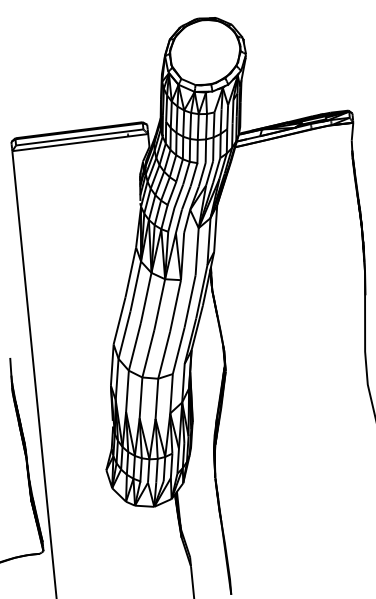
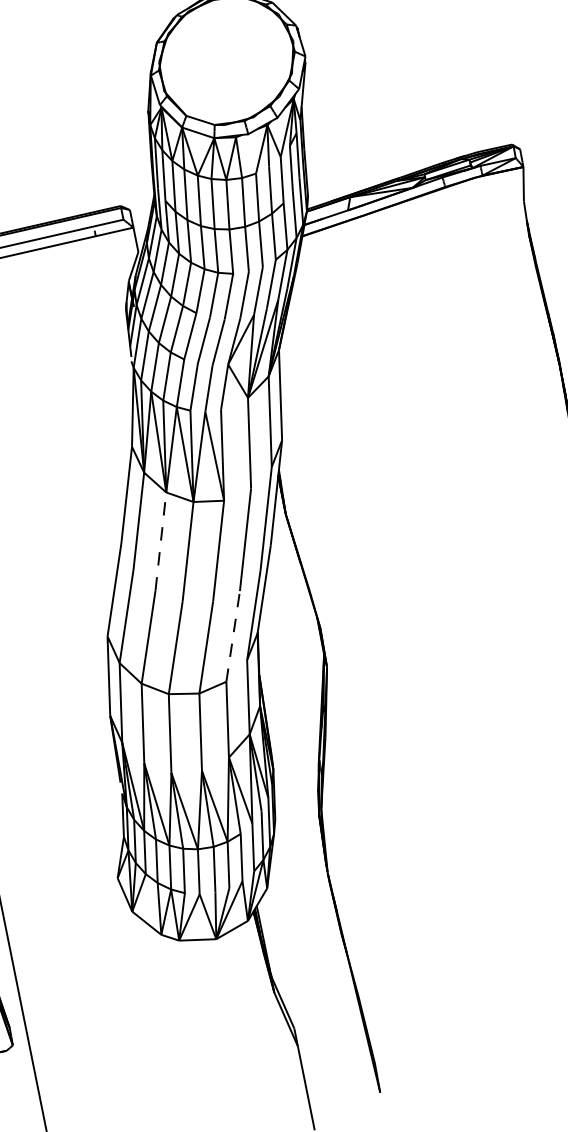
line: (146, 298) -> (161, 542), solid -> dashed
line: (178, 350) -> (232, 635), solid -> dashed

